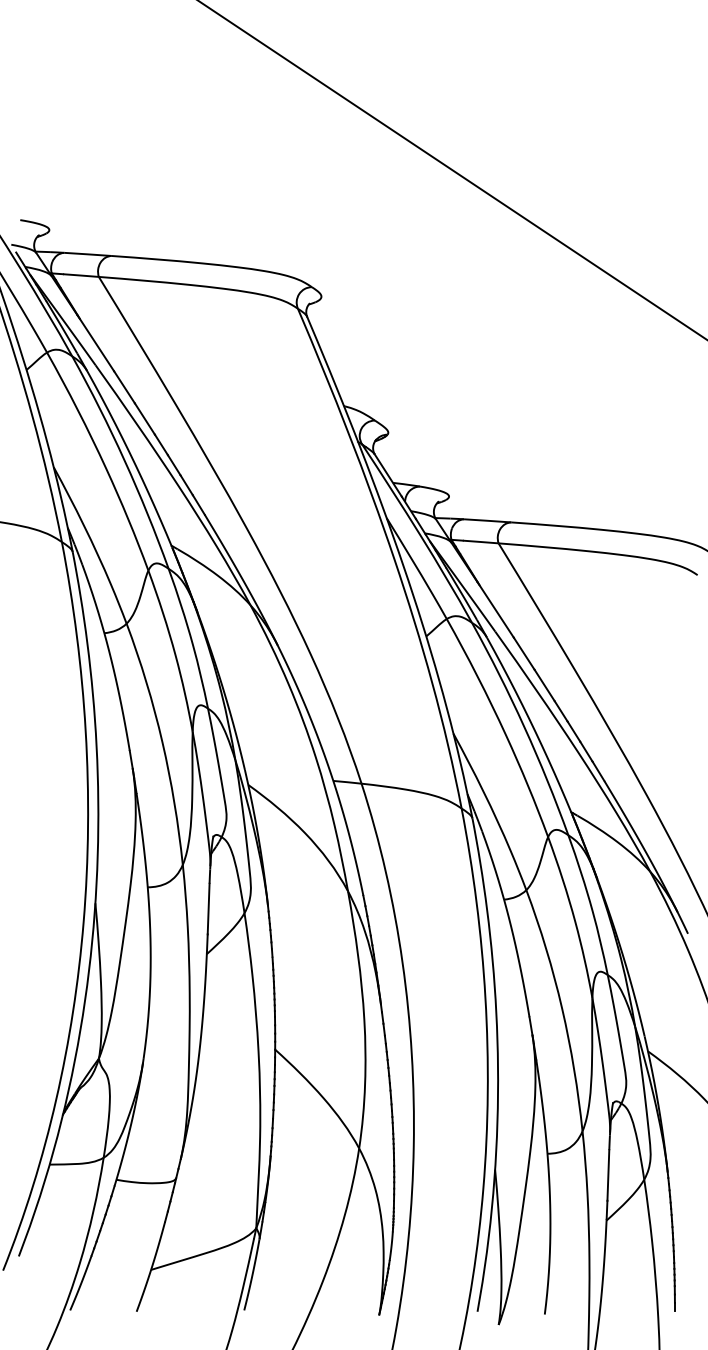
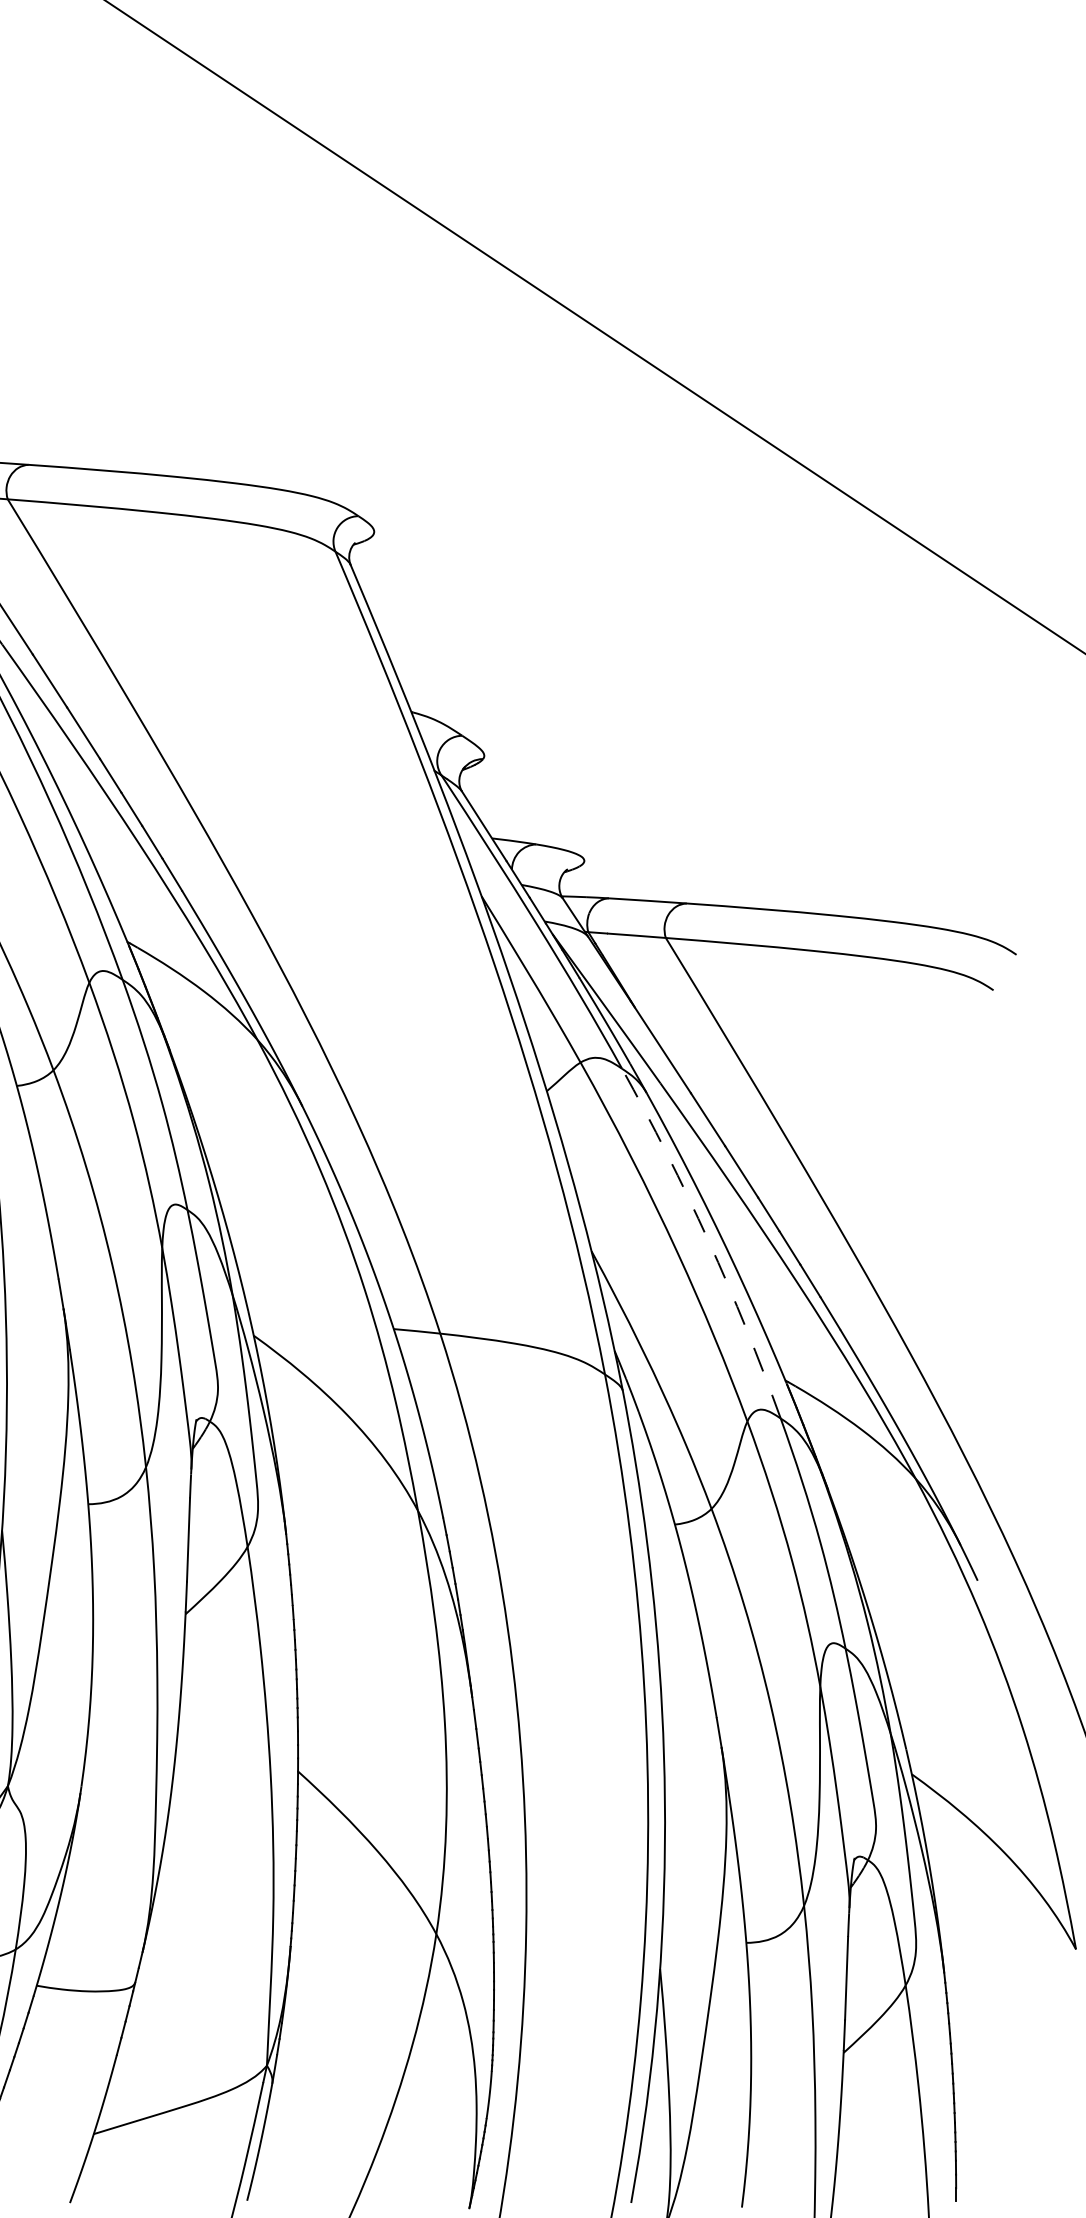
arc: (524, 727) -> (708, 1241), solid -> dashed

